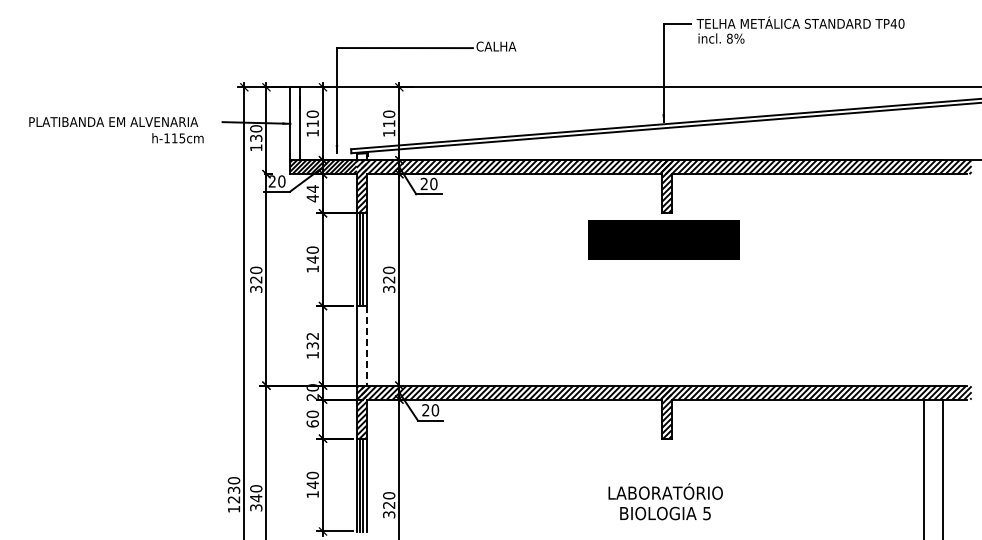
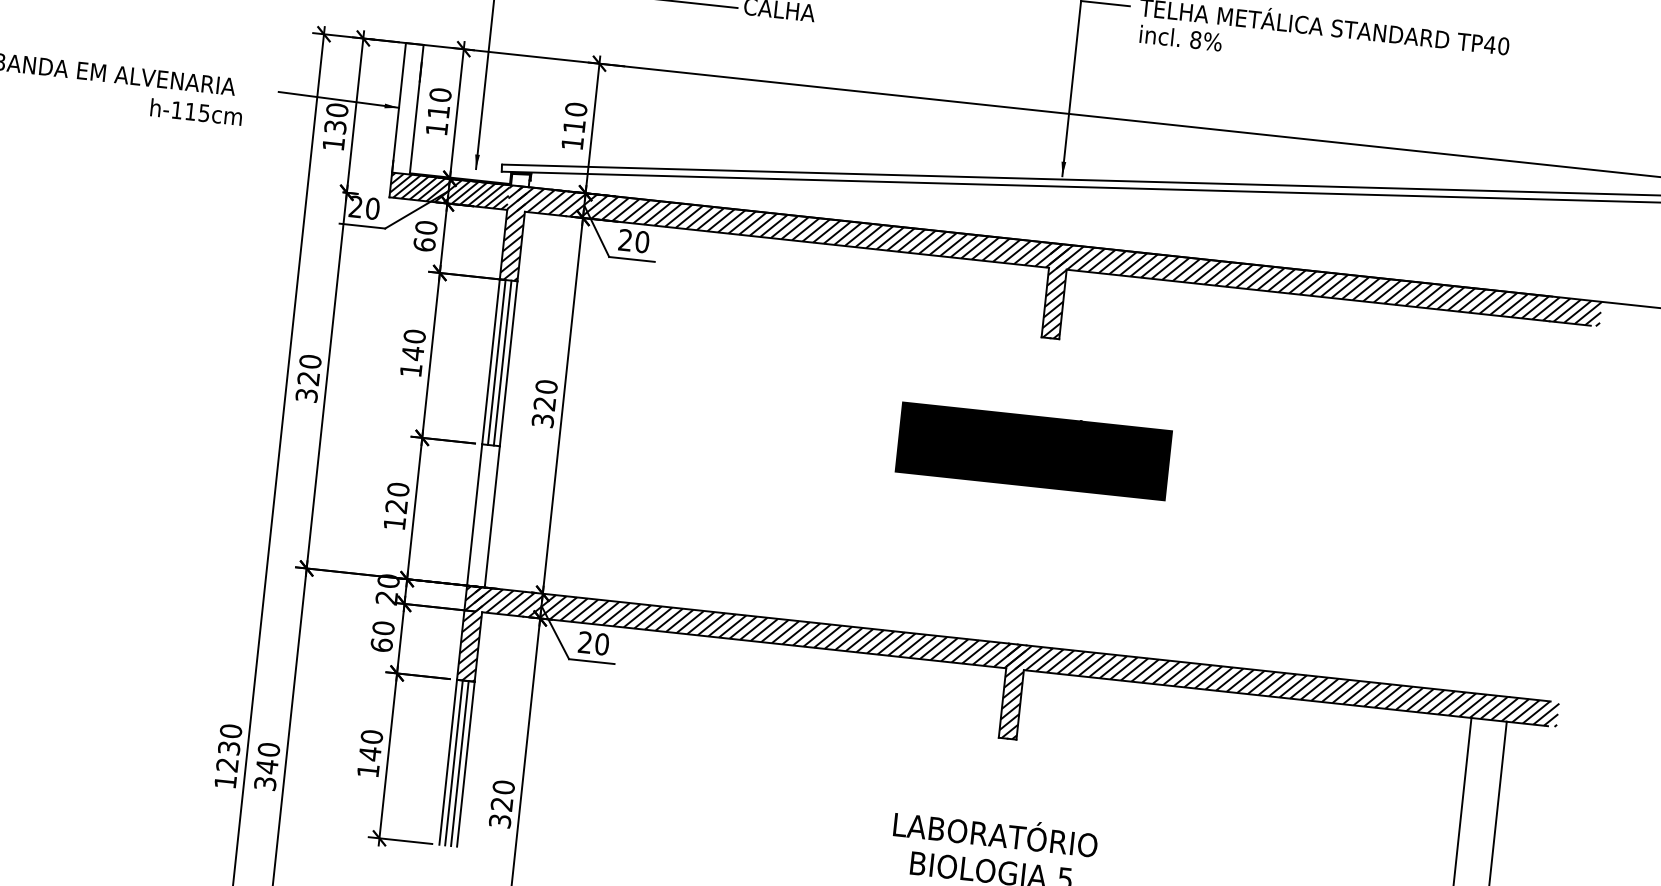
text: (312, 193) -> (424, 235), 44 -> 60
text: (663, 239) -> (1032, 449), moved
text: (312, 340) -> (397, 497), 132 -> 120
line: (366, 345) -> (492, 516), dashed -> solid

